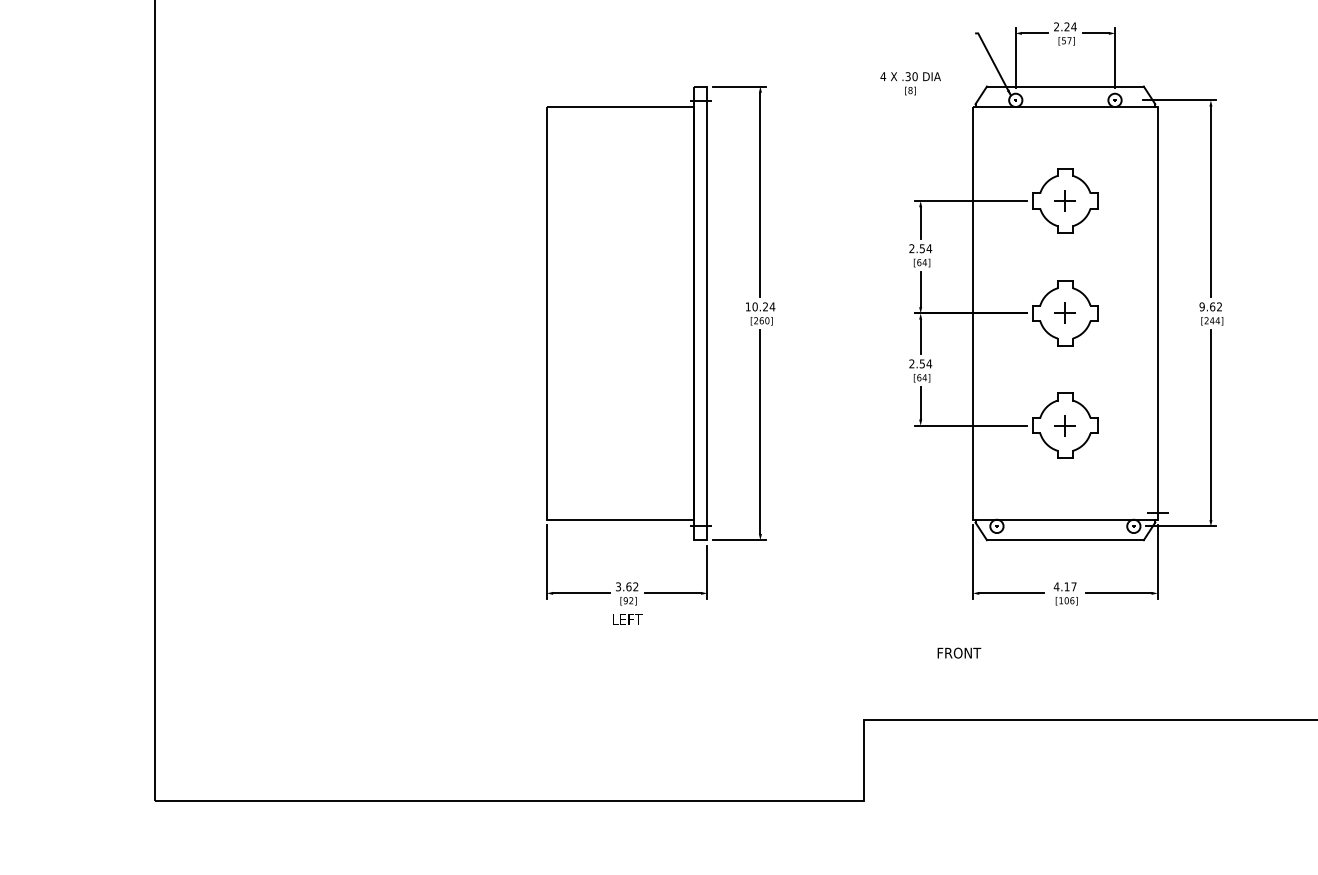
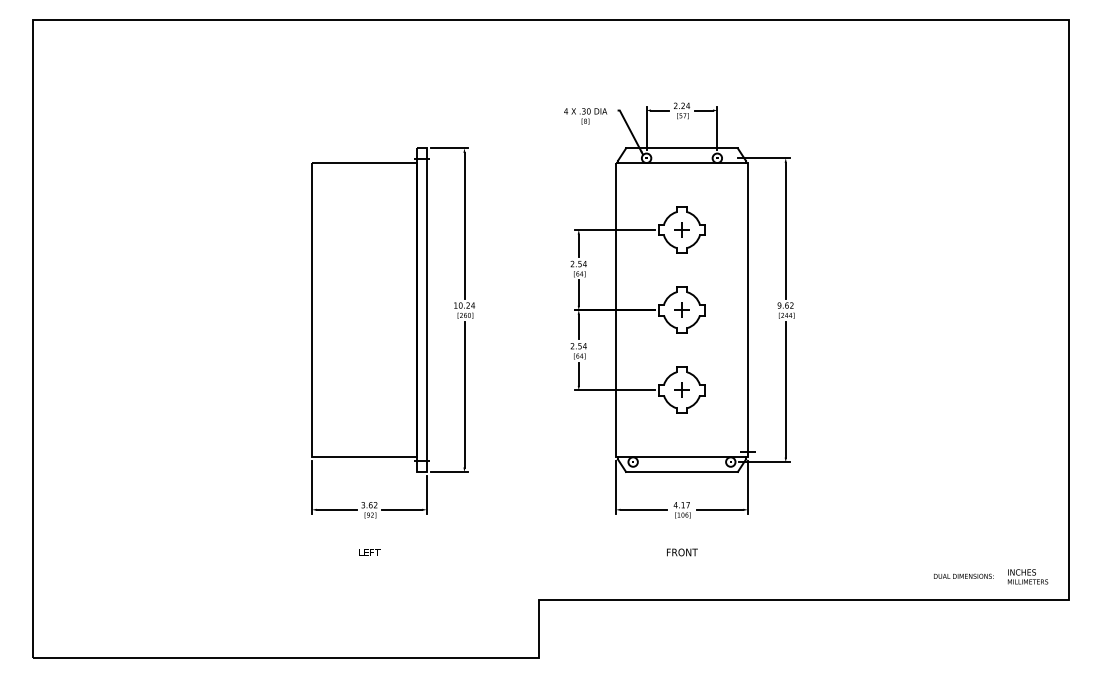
text: (910, 83) -> (585, 116), moved
text: (627, 619) -> (369, 552), moved
text: (959, 653) -> (682, 552), moved

